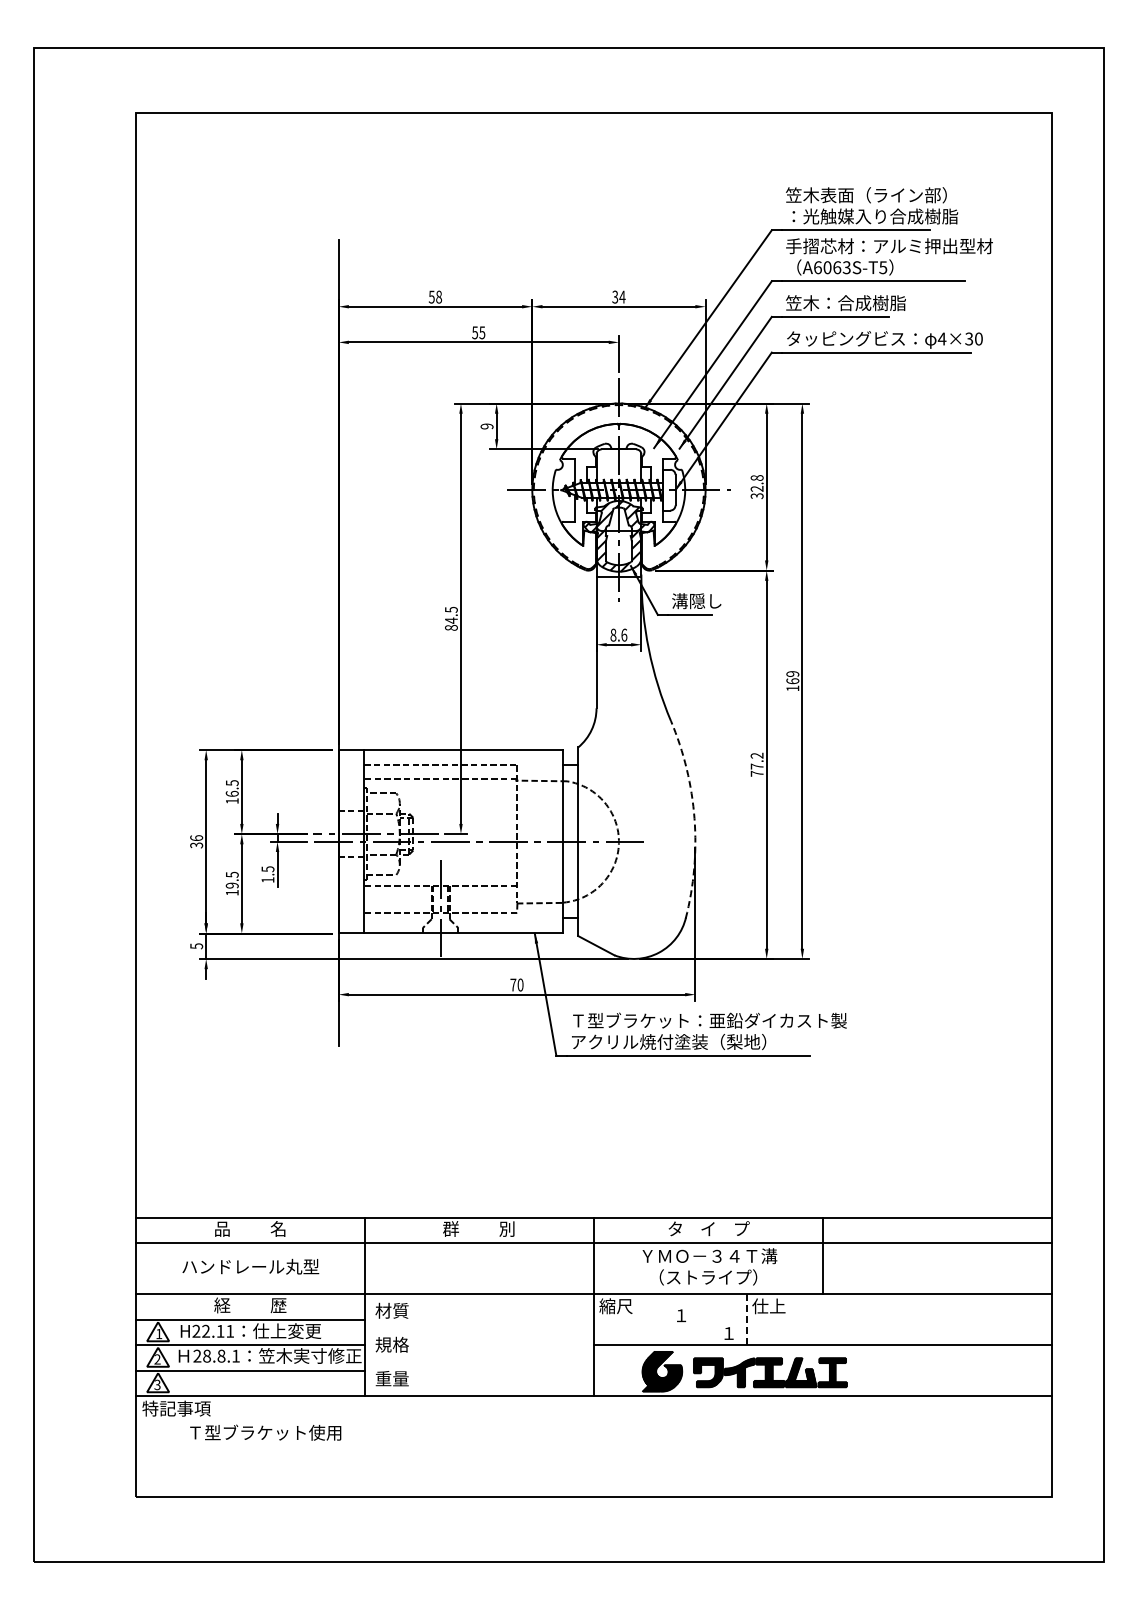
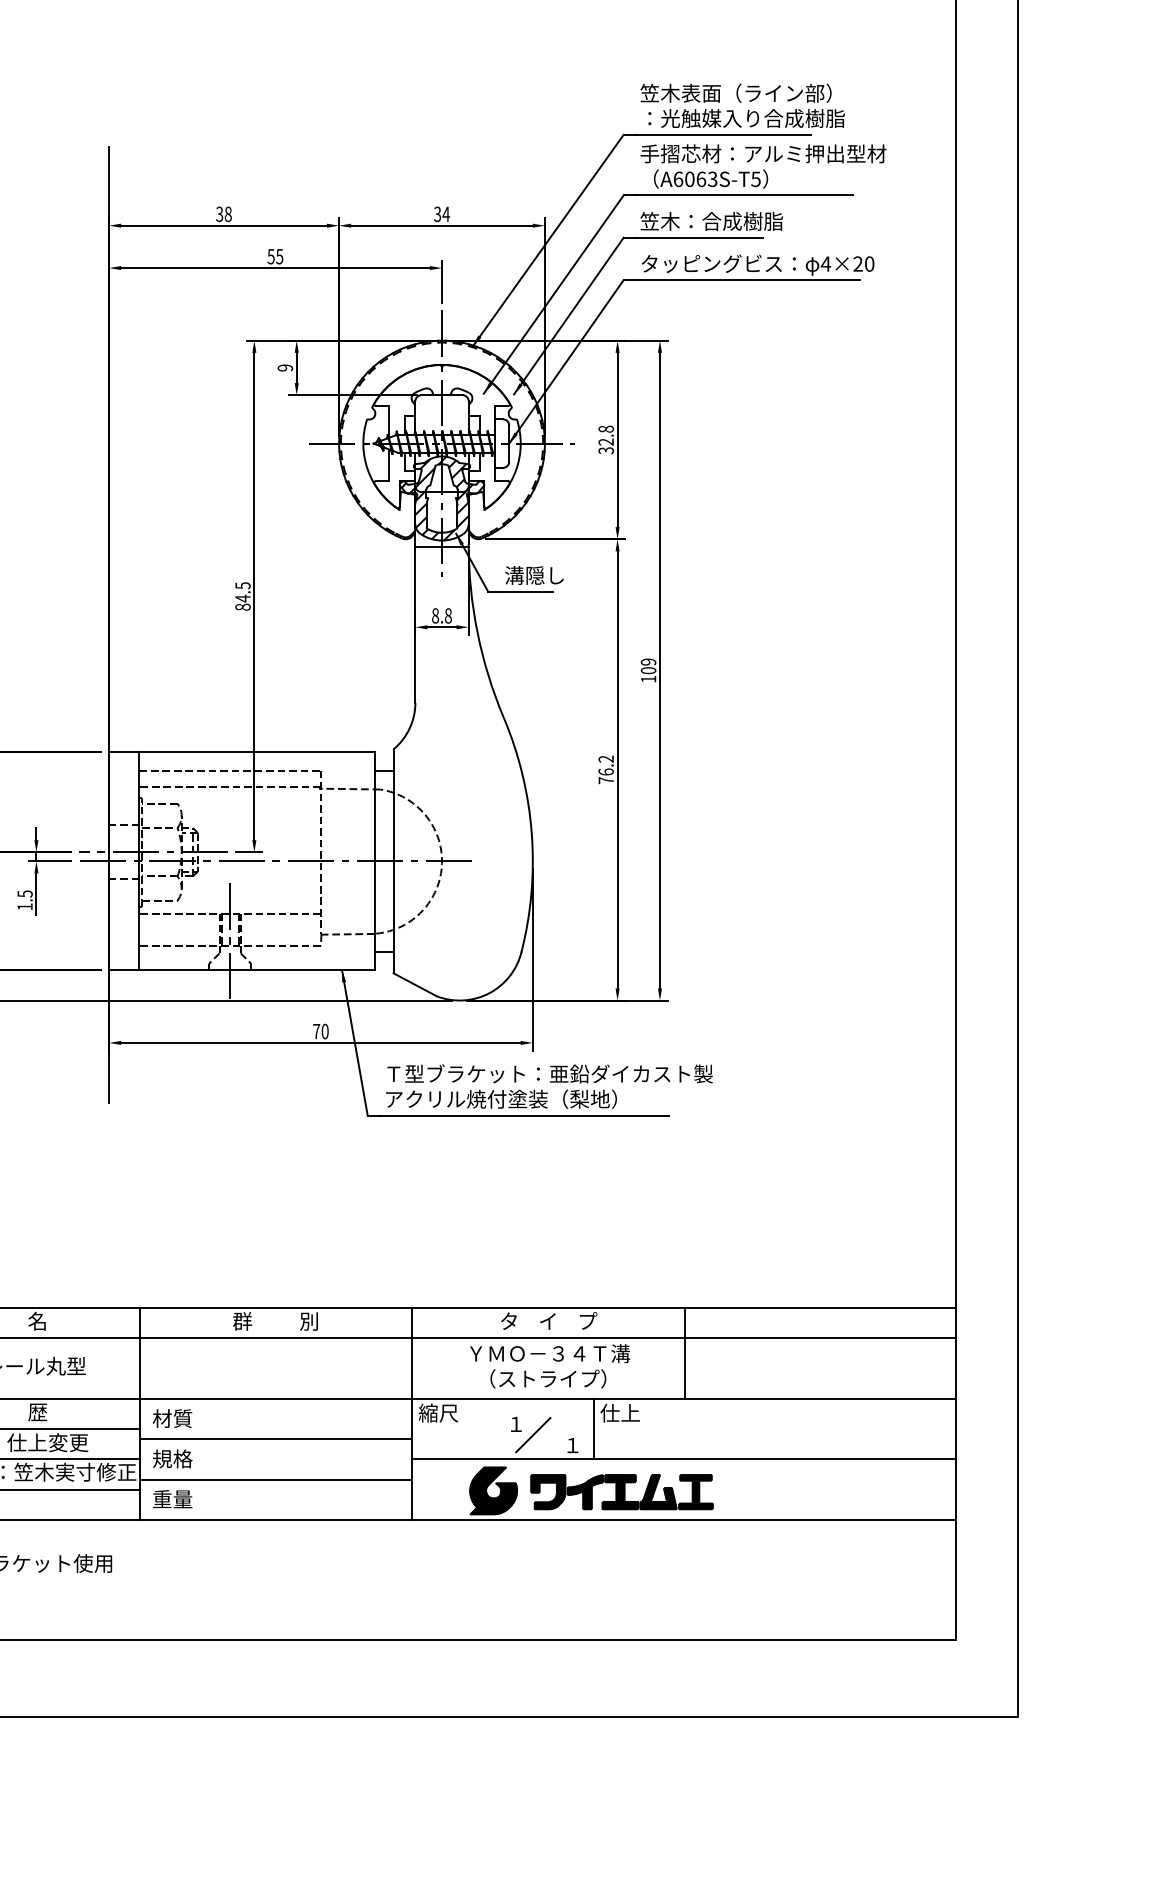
text: (431, 295) -> (219, 212), 58 -> 38
text: (969, 339) -> (858, 264), 4×30 -> 4×20
text: (624, 634) -> (448, 615), 8.6 -> 8.8
text: (792, 681) -> (648, 670), 169 -> 109
text: (756, 766) -> (605, 771), 77.2 -> 76.2
arc: (694, 818) -> (531, 833), dashed -> solid
line: (746, 1320) -> (593, 1430), dashed -> solid
line: (695, 1324) -> (532, 1434), added
line: (478, 1328) -> (275, 1439), added
line: (478, 1362) -> (275, 1479), added

